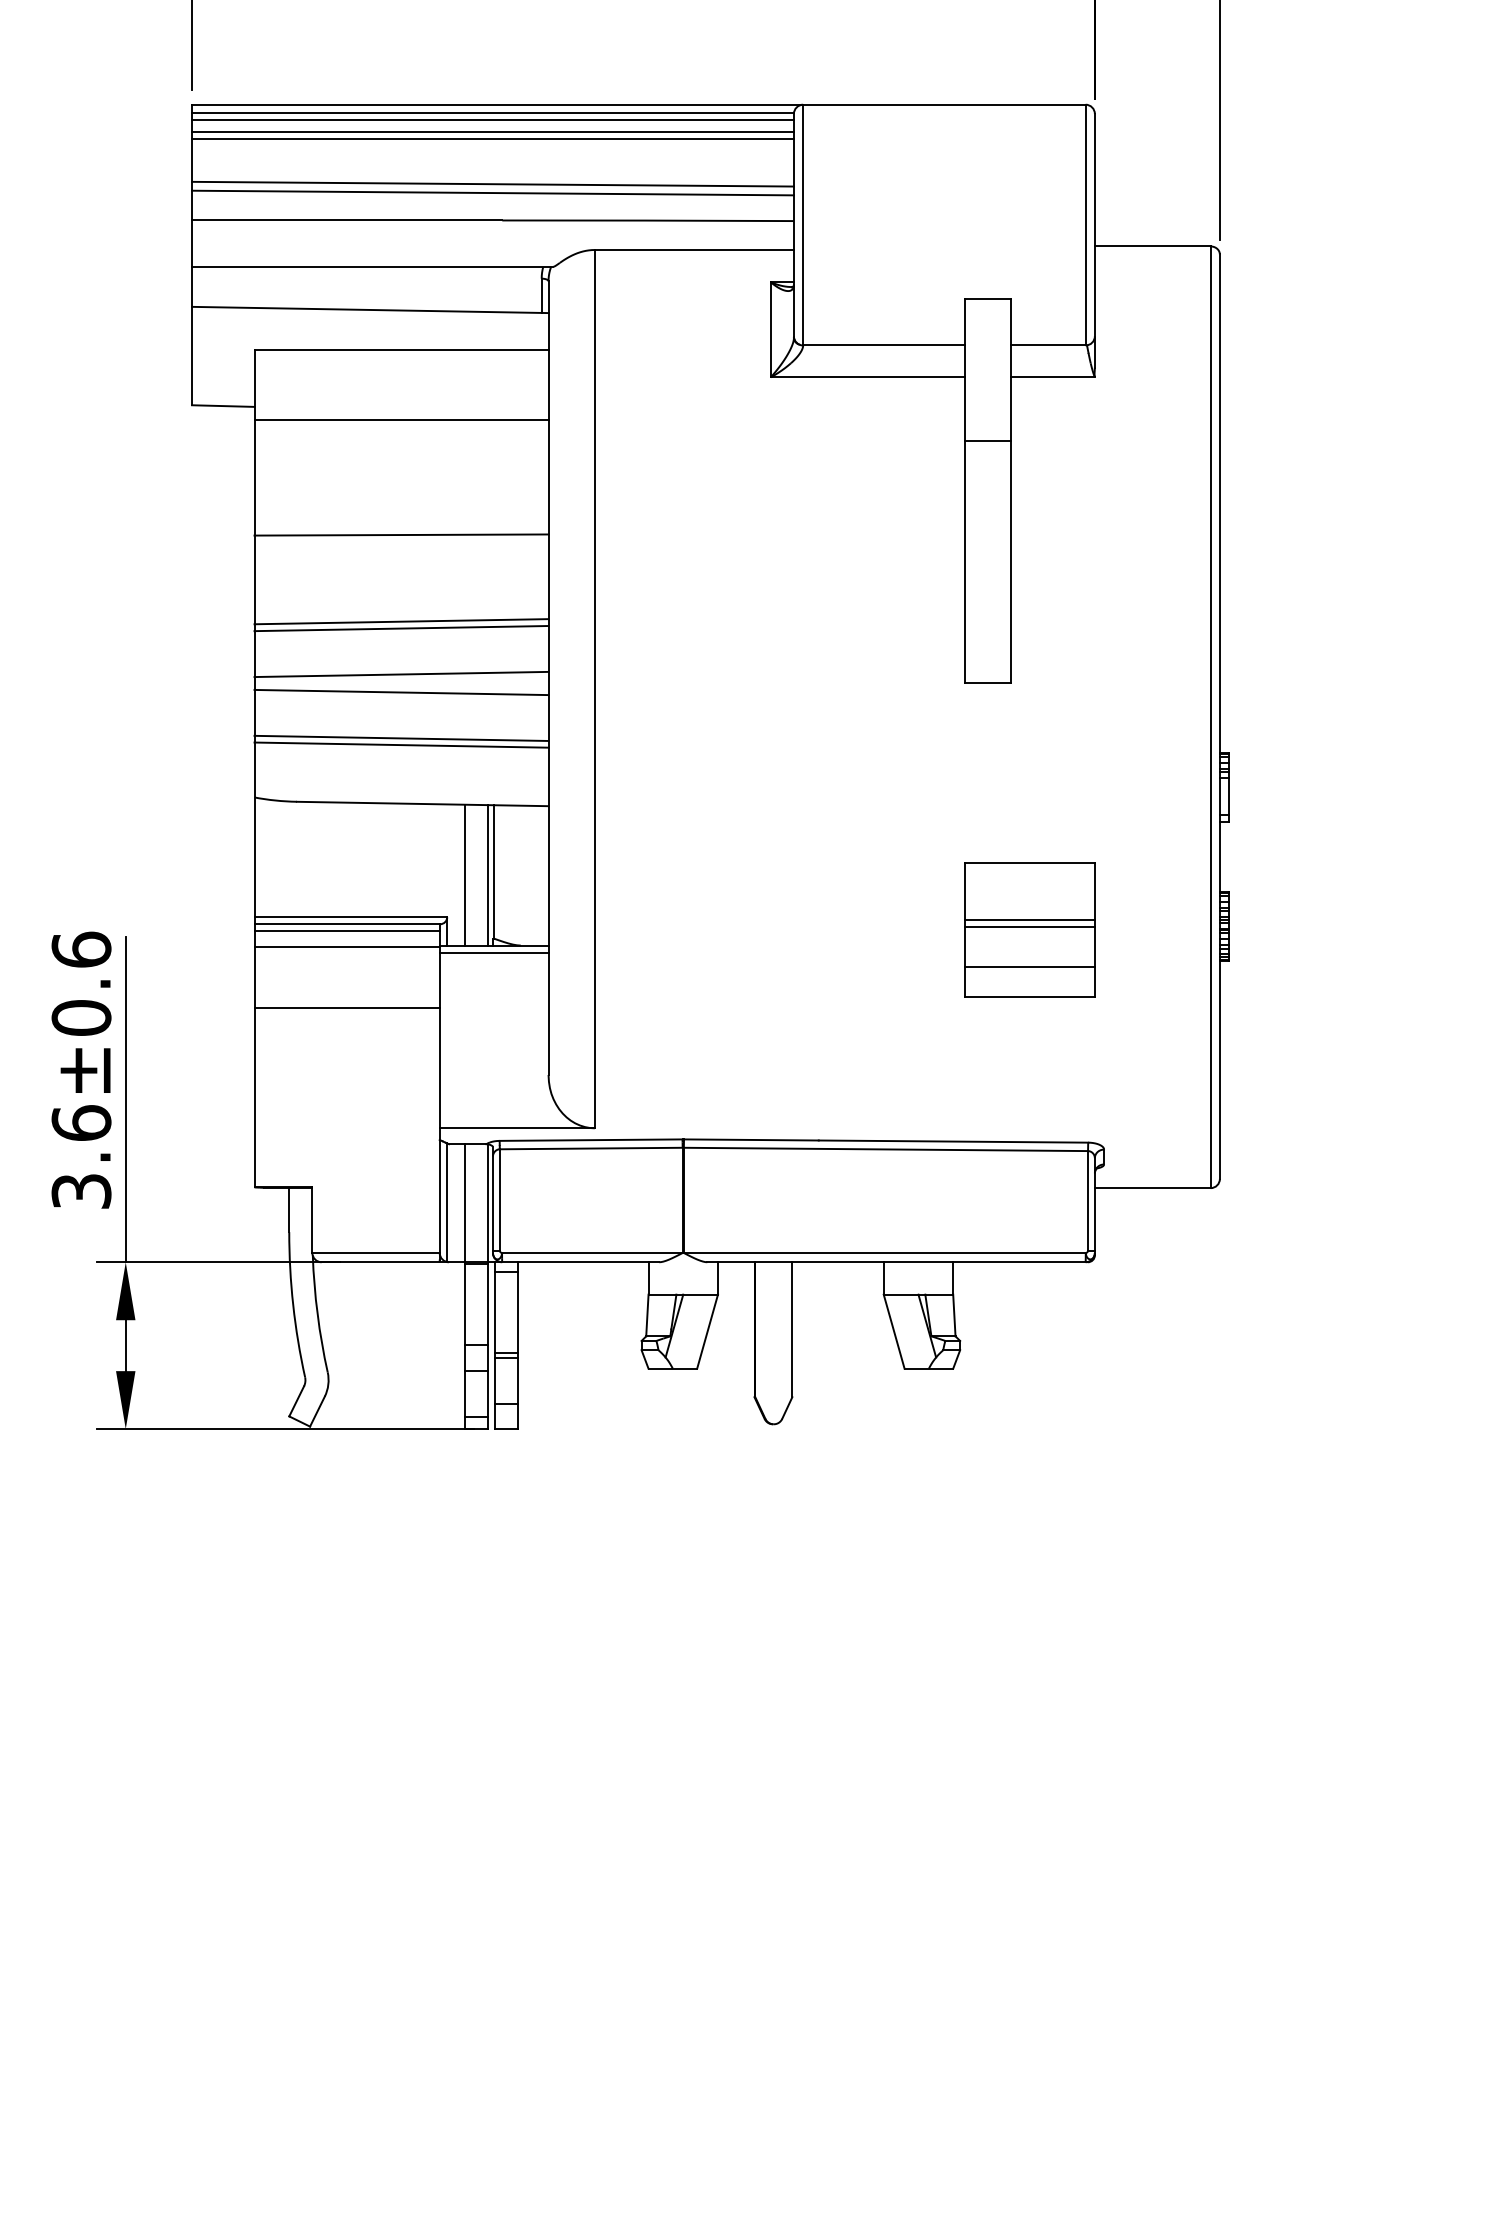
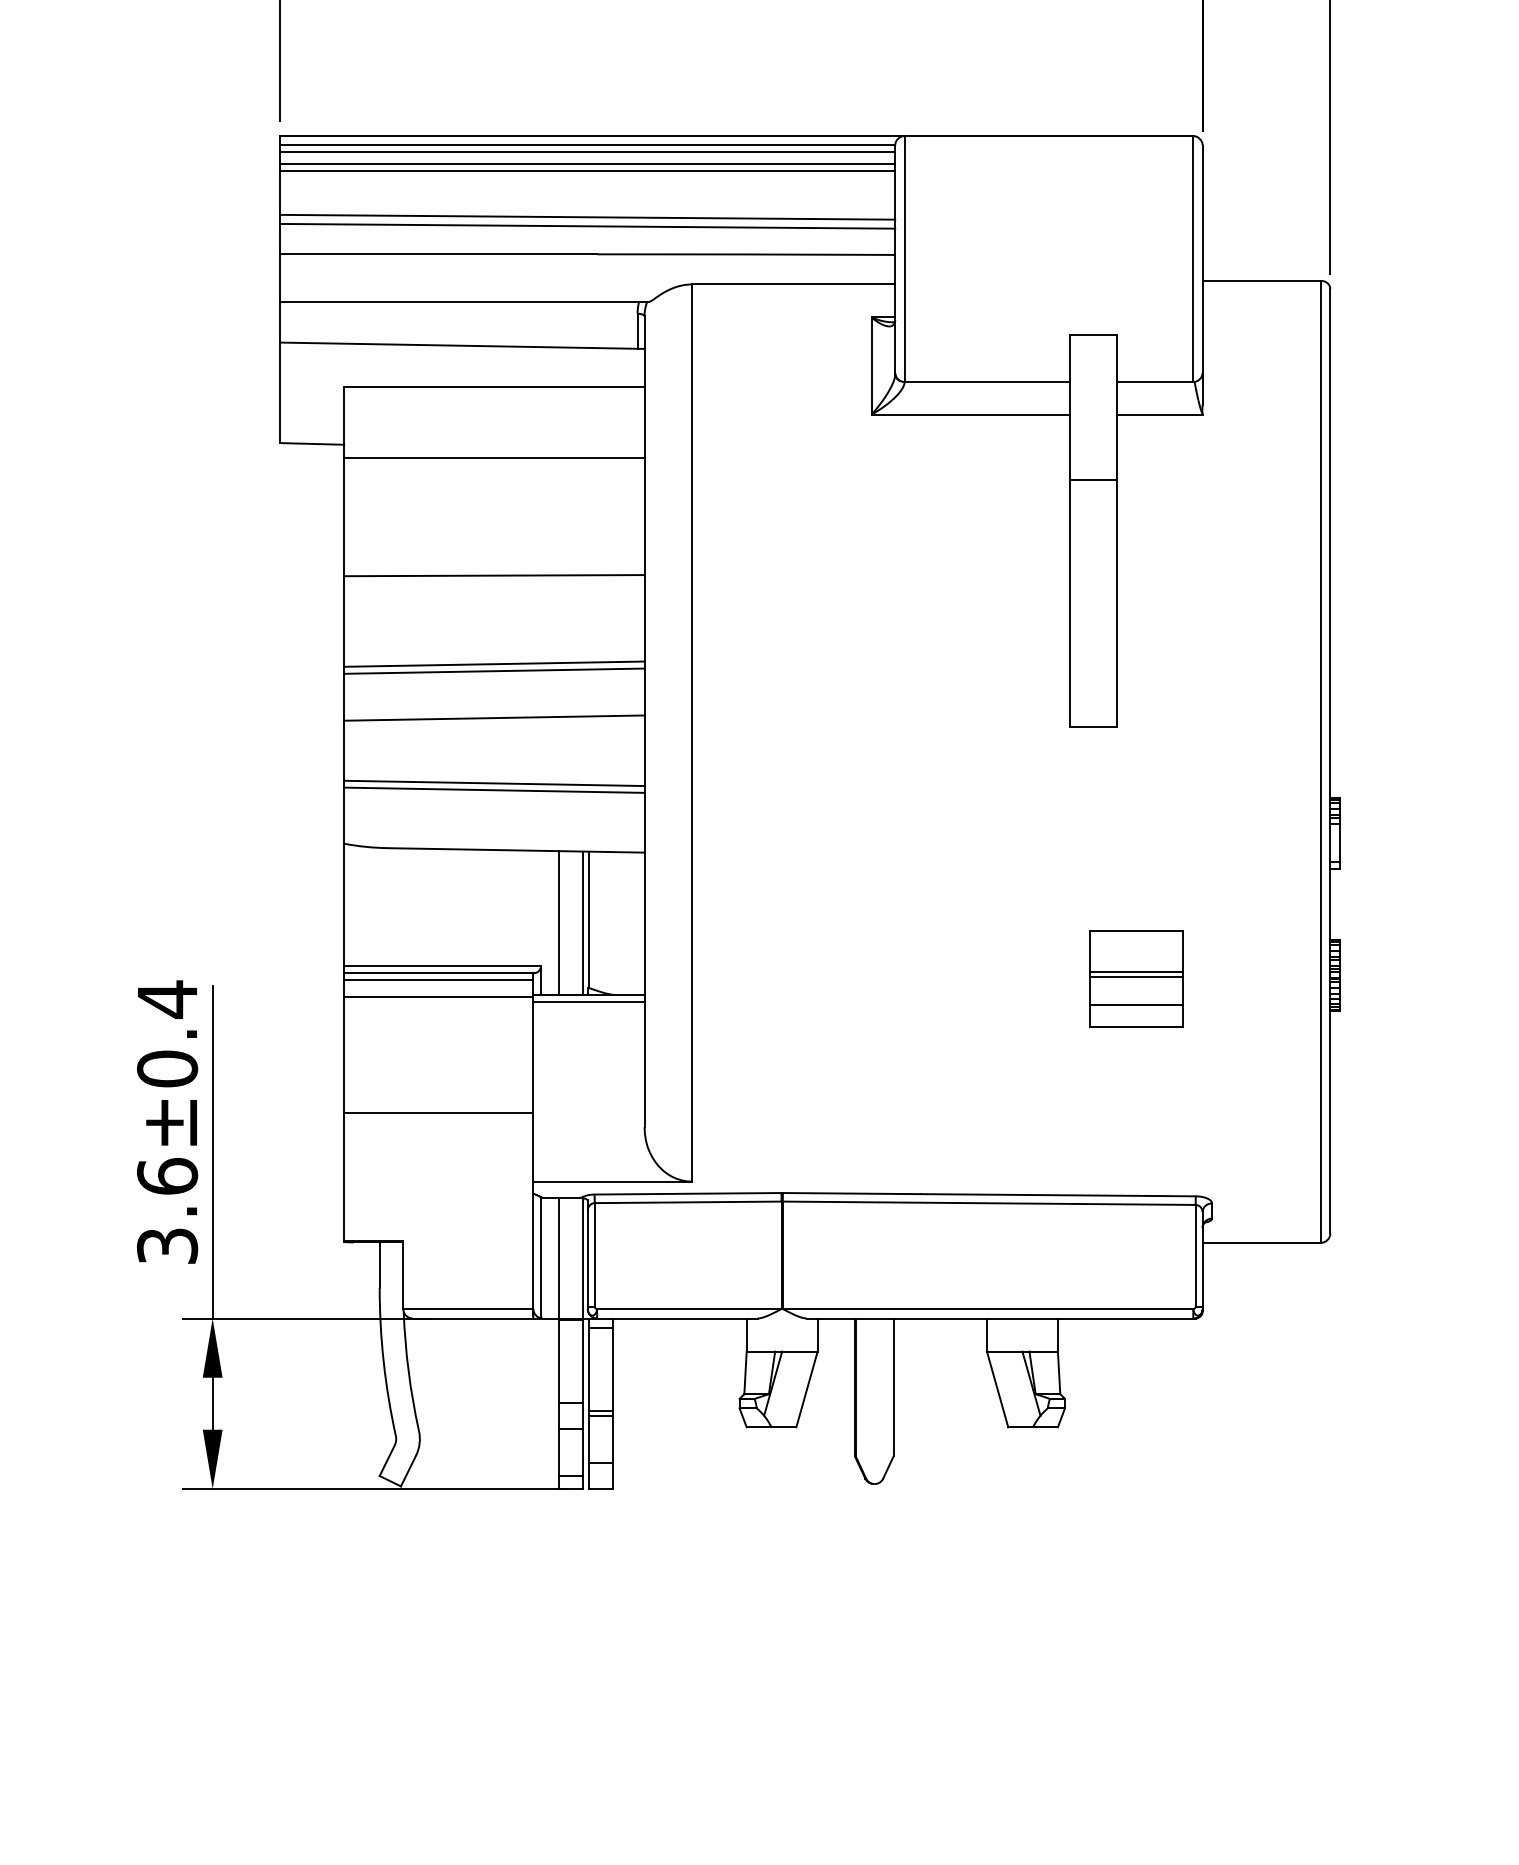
line: (401, 692) -> (494, 736), removed
part: (1029, 929) -> (1135, 978), size x0.7
text: (81, 950) -> (167, 1000), 3.6±0.6 -> 3.6±0.4
line: (346, 1007) -> (438, 1112), moved

